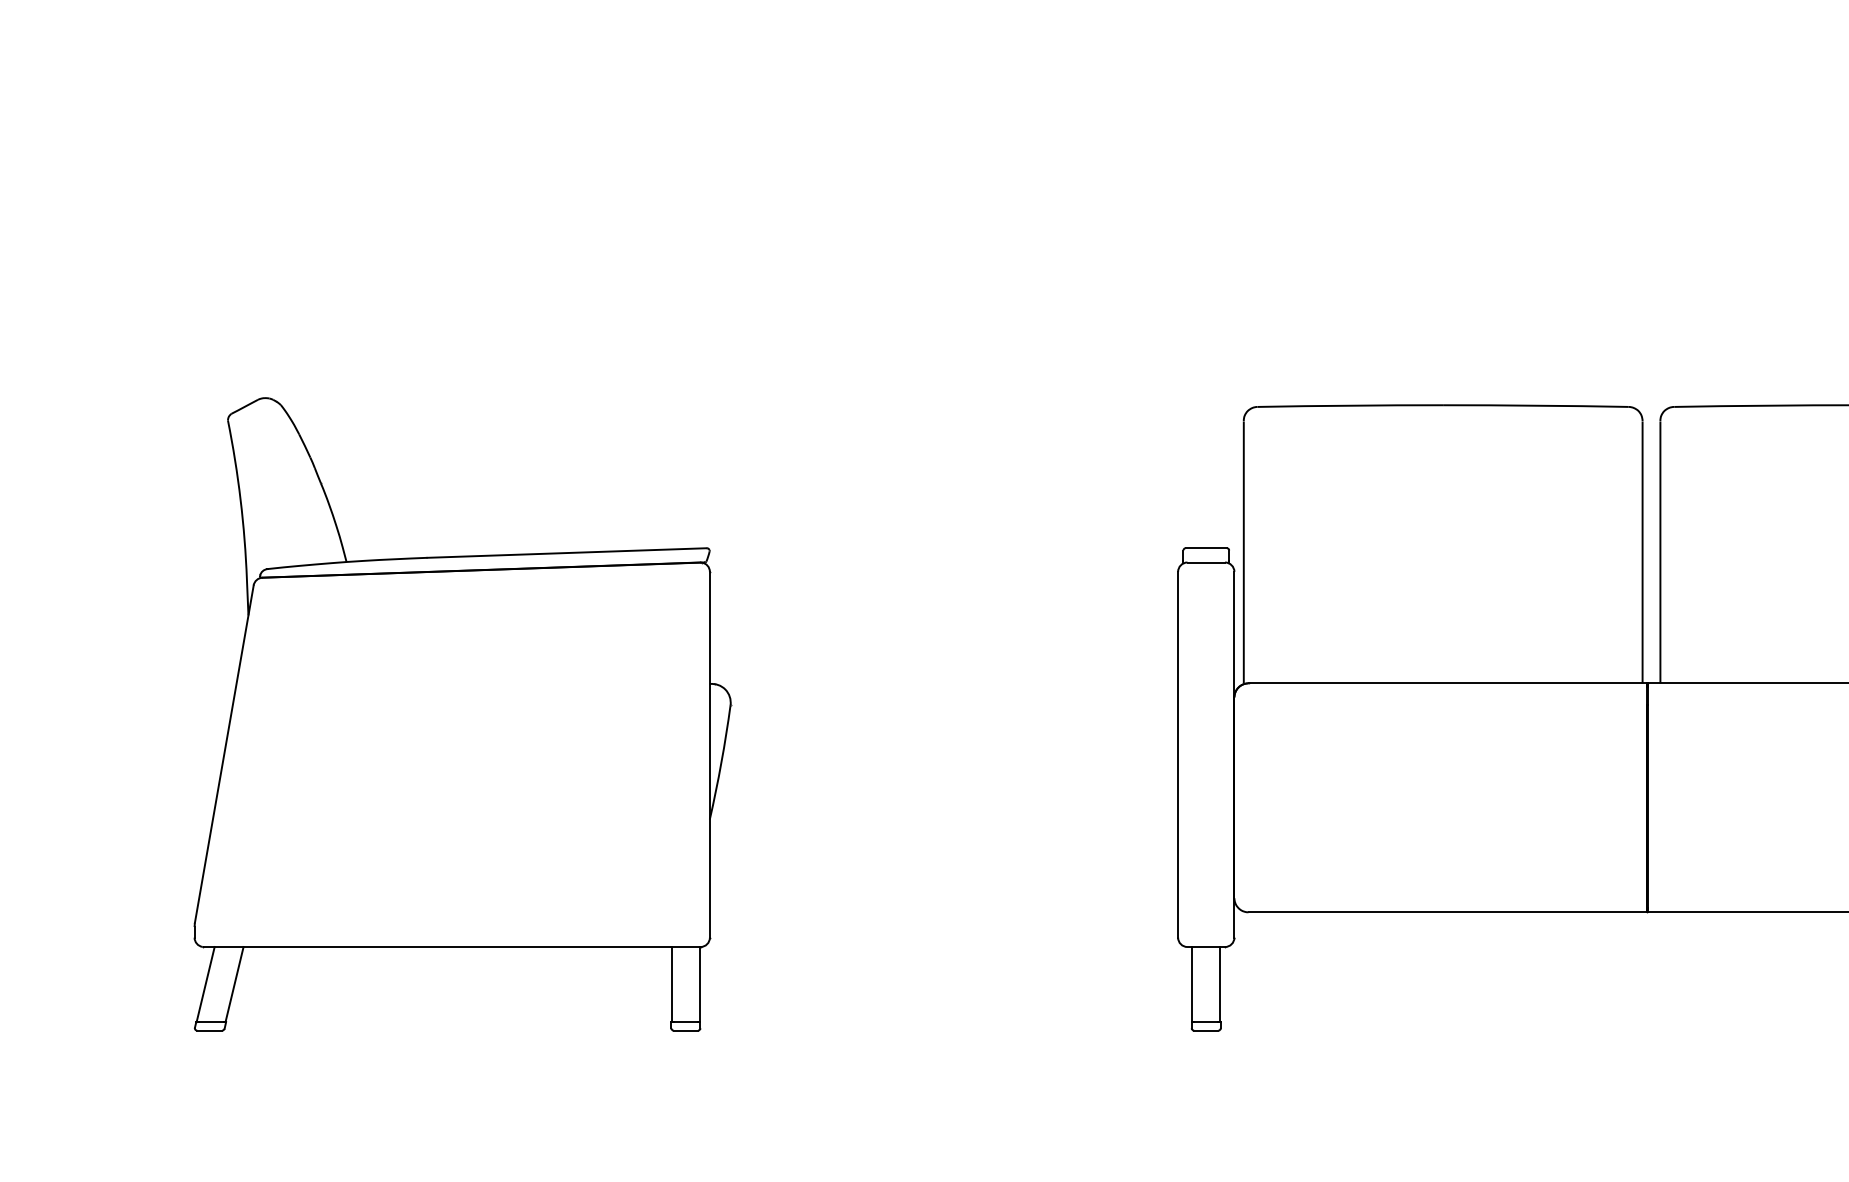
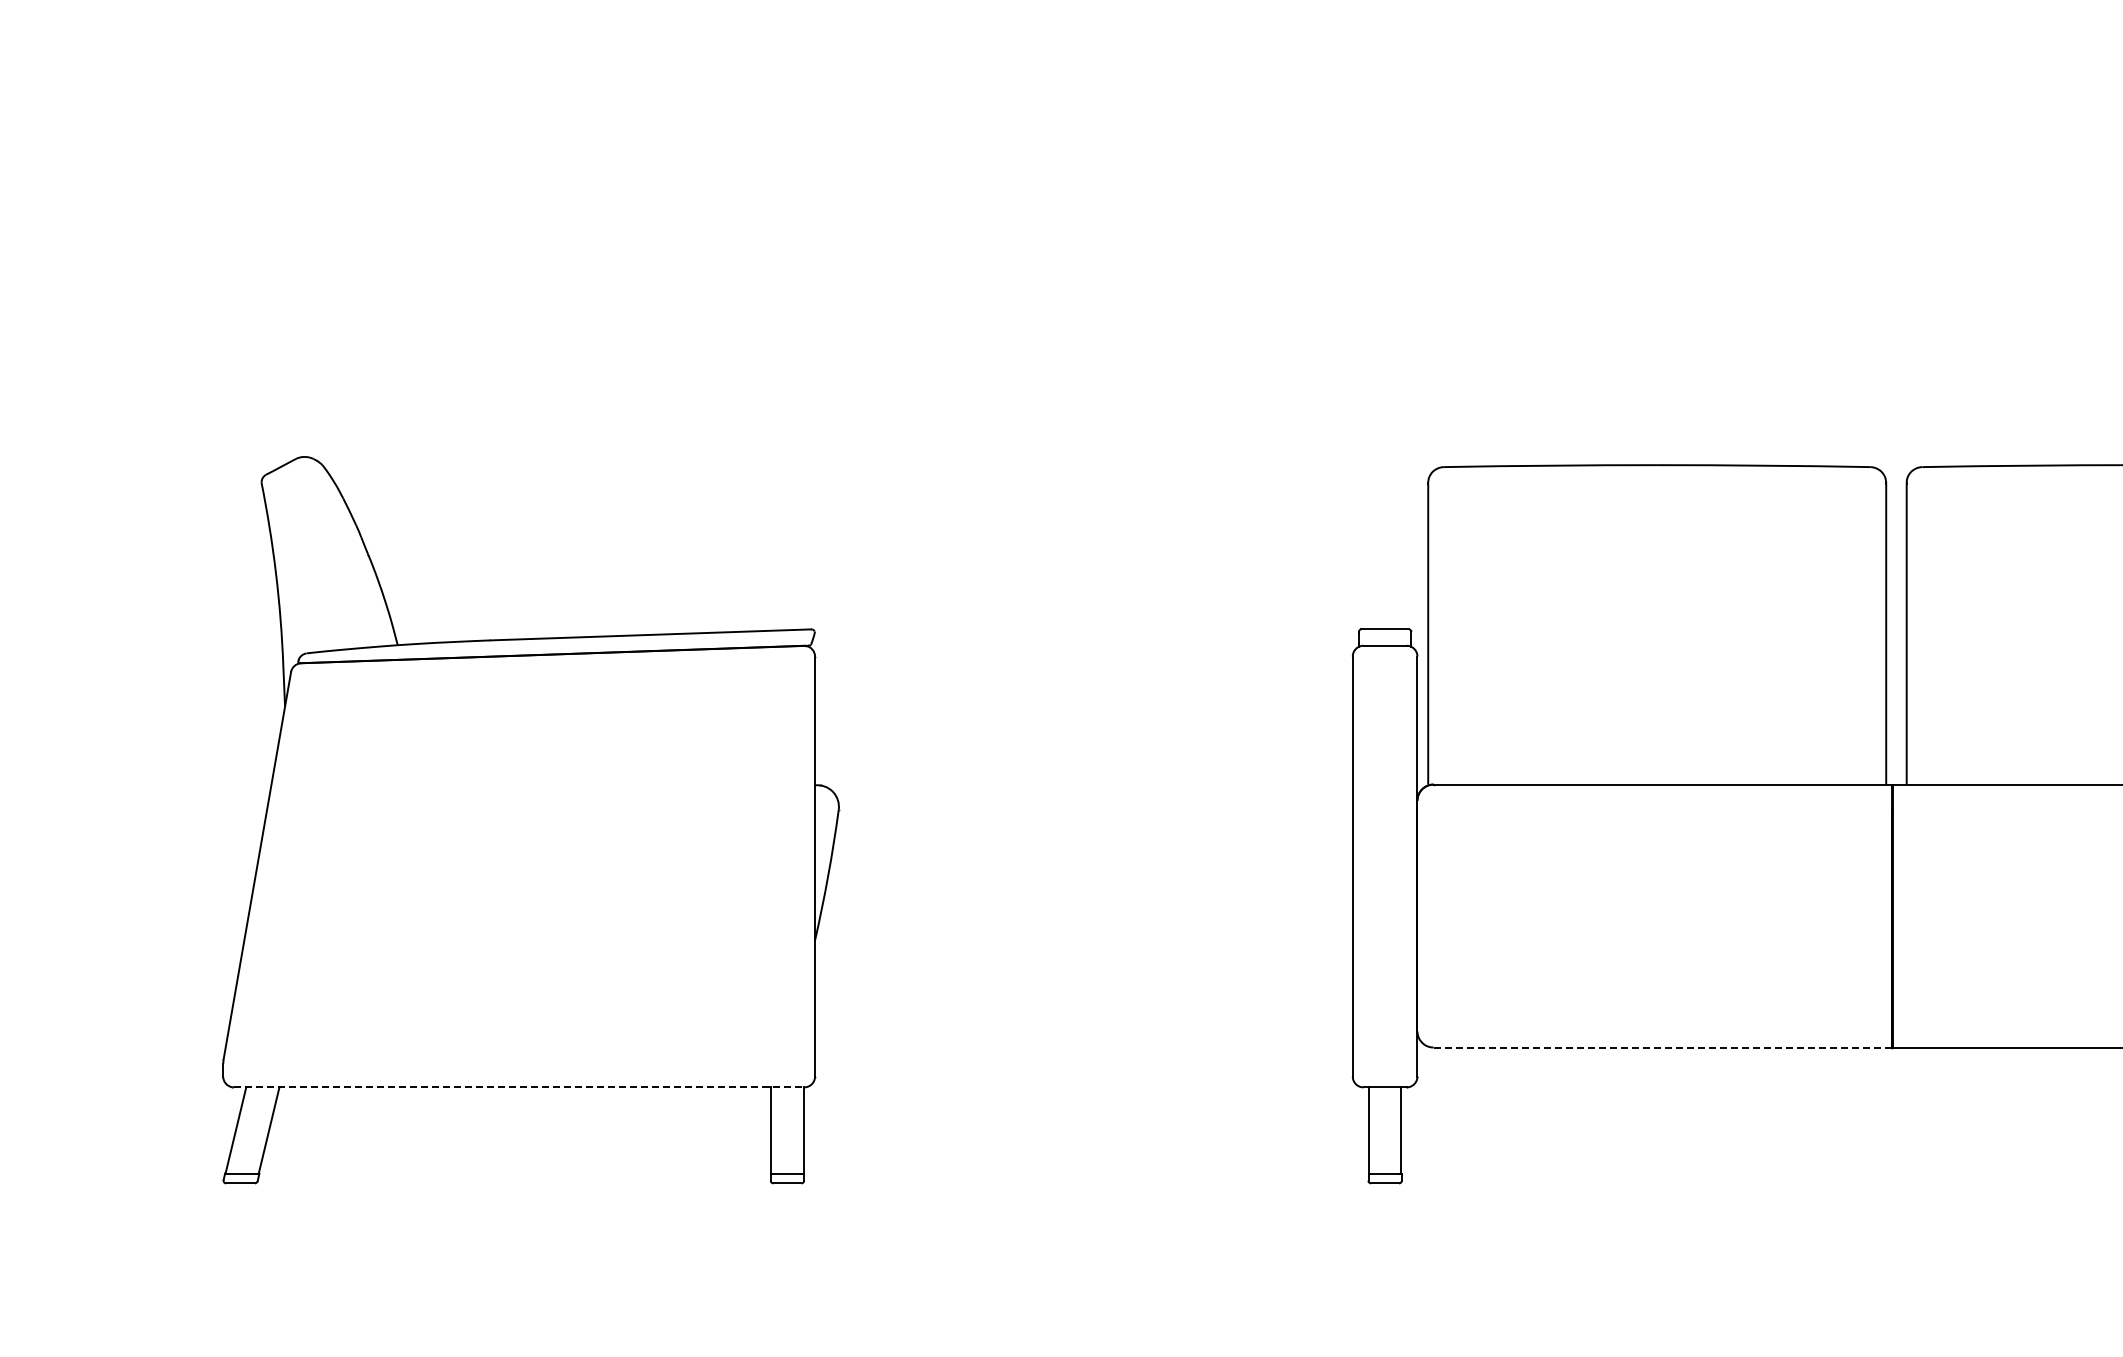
line: (1447, 912) -> (1662, 1047), solid -> dashed
line: (452, 947) -> (519, 1087), solid -> dashed

